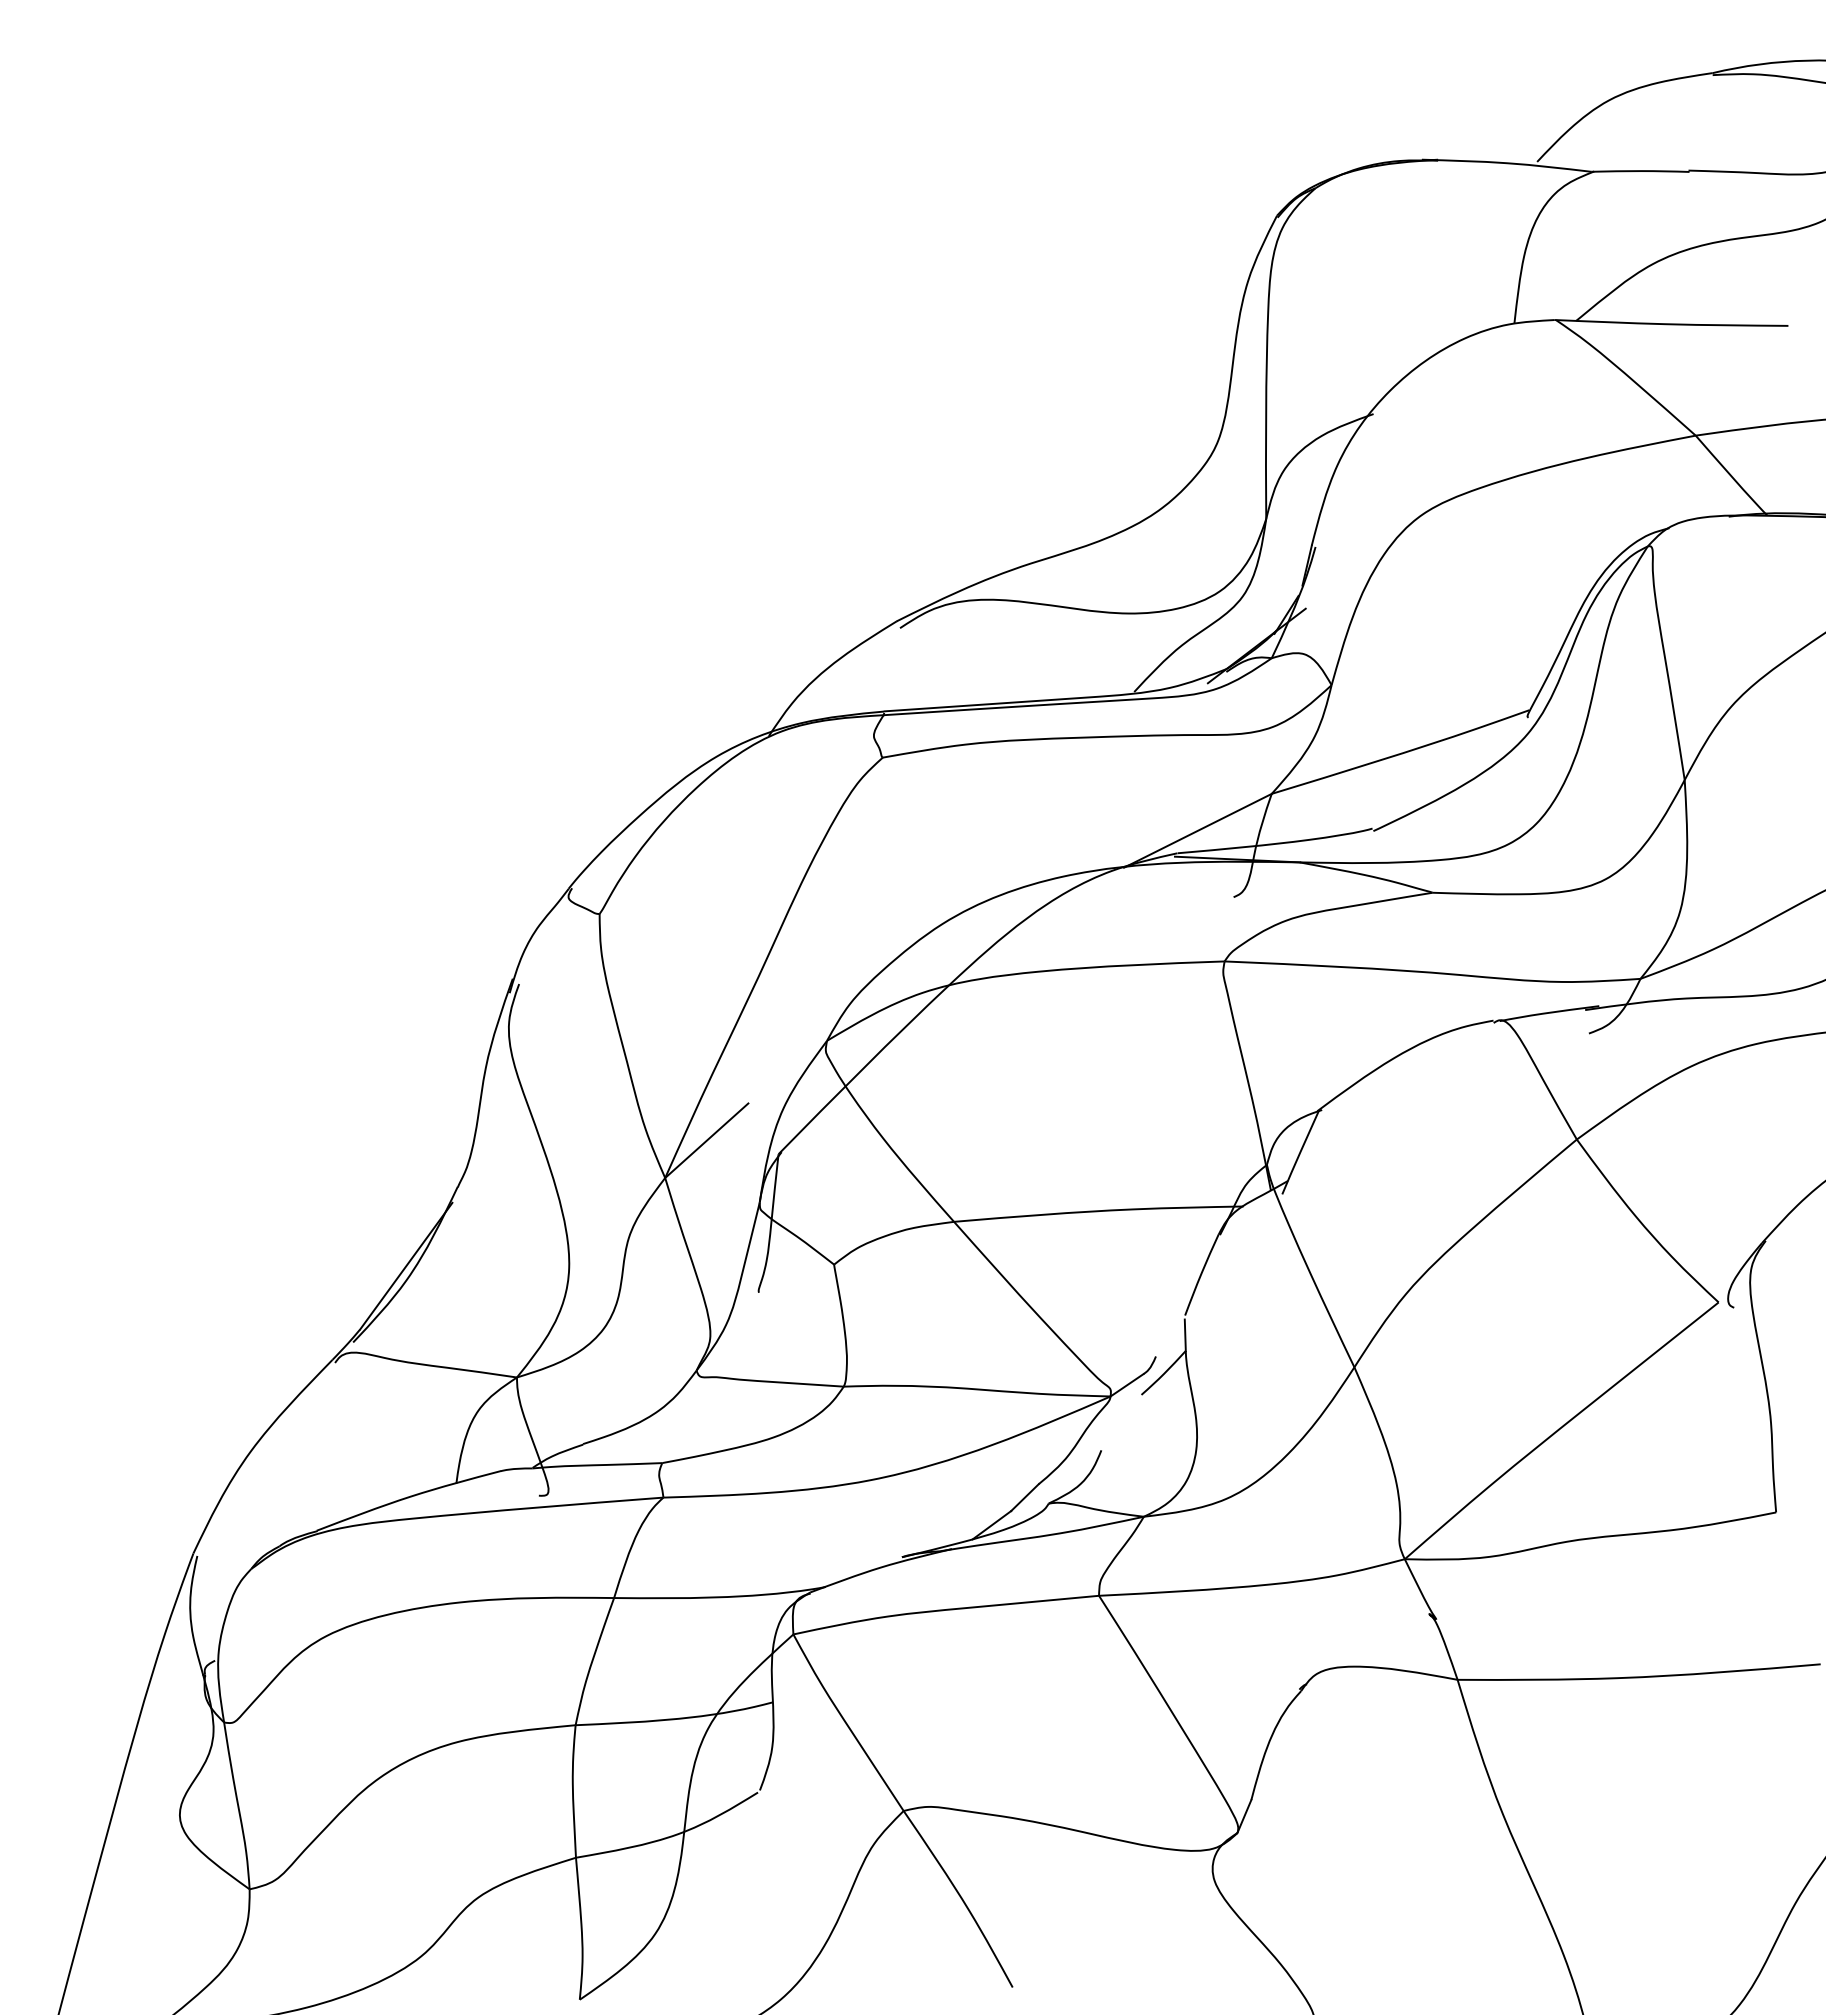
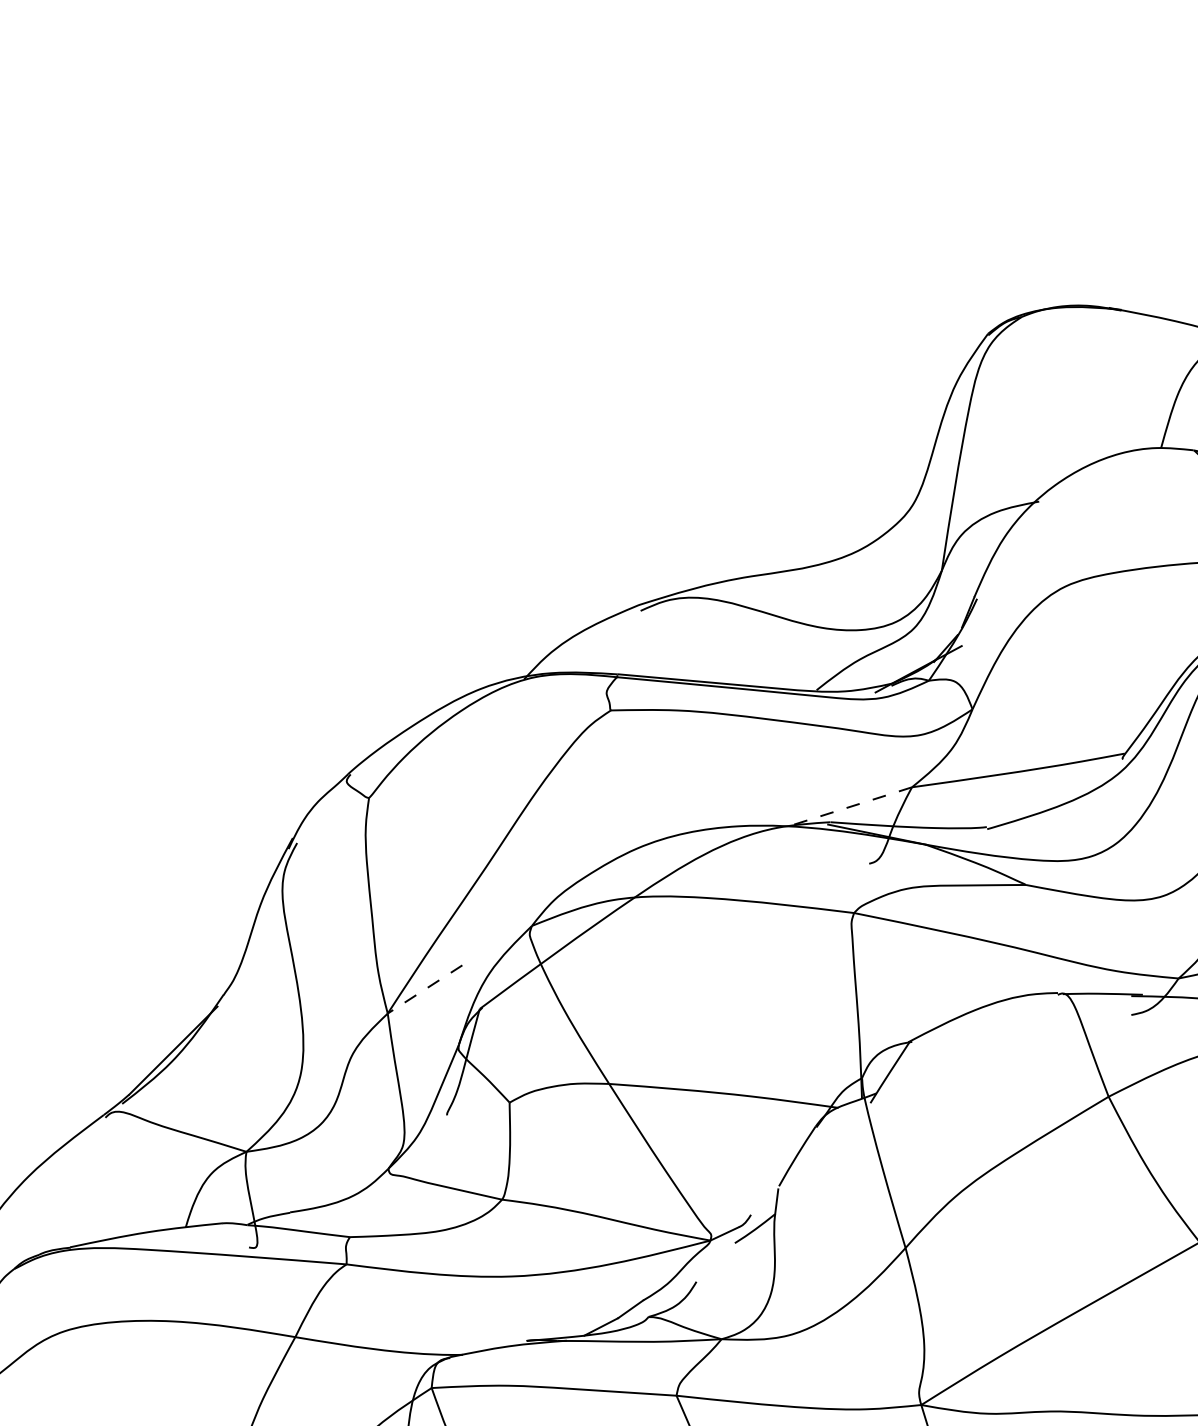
line: (1197, 830) -> (849, 806), solid -> dashed
line: (706, 1140) -> (424, 989), solid -> dashed

